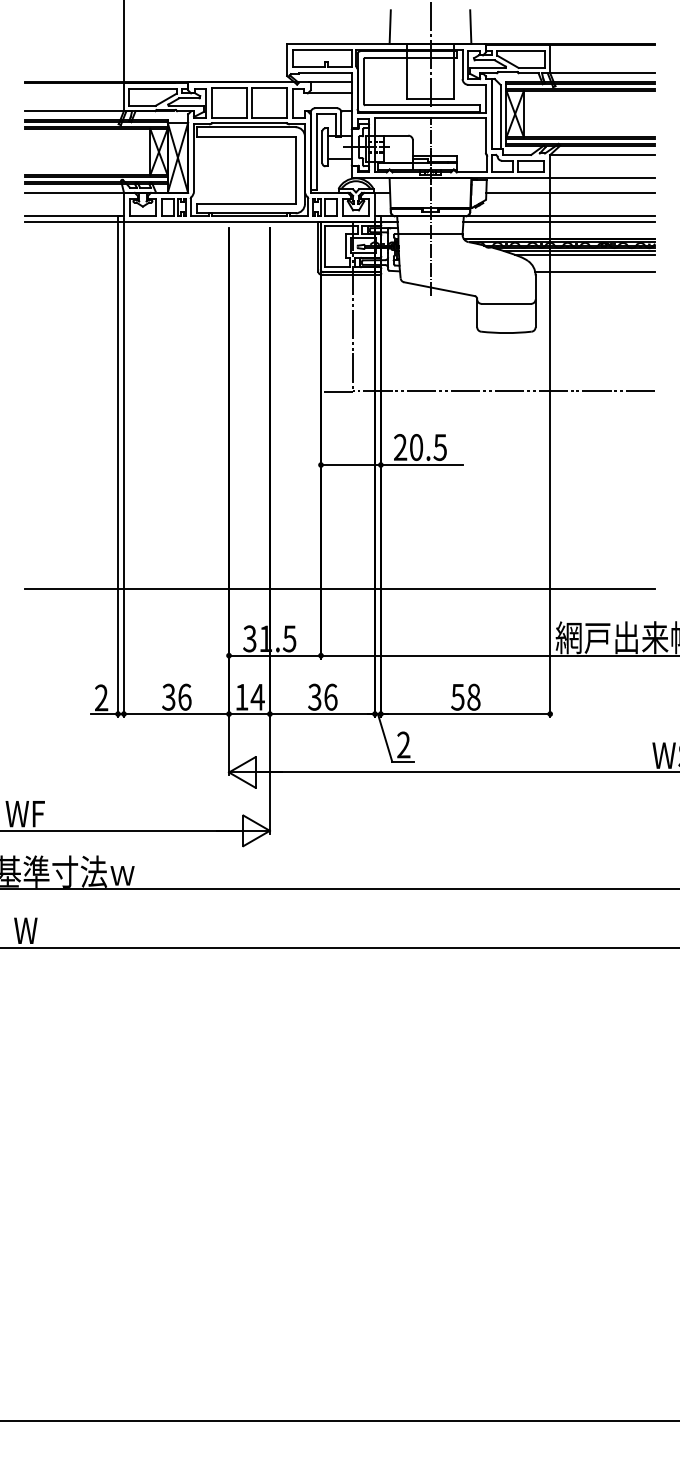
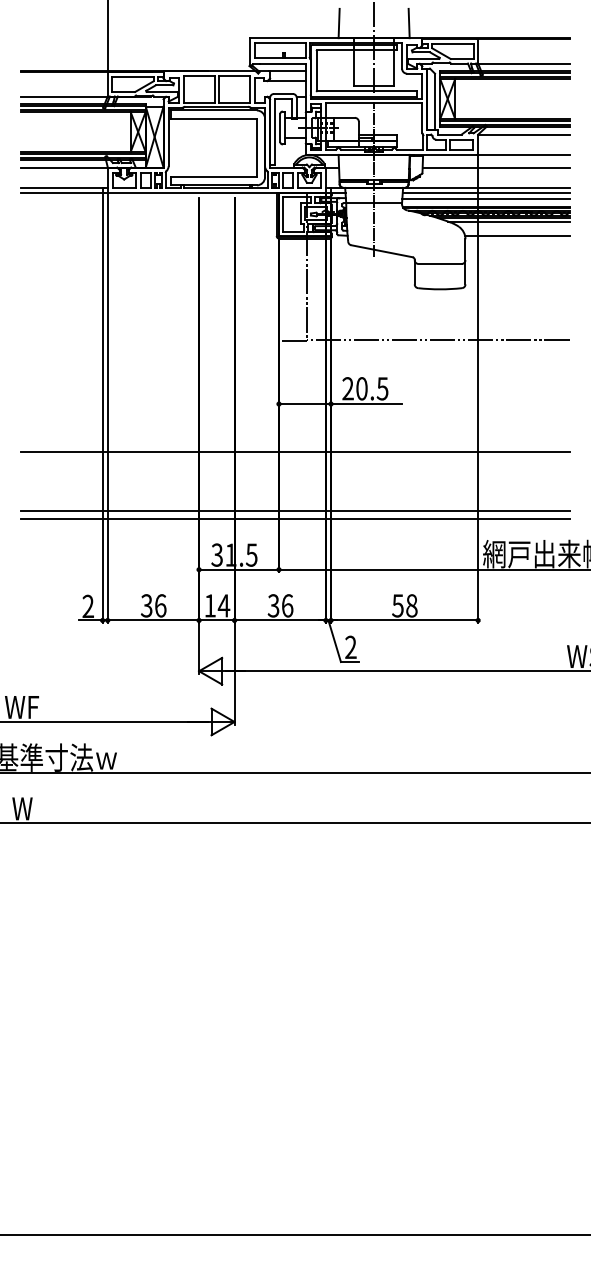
line: (558, 229) -> (485, 199), added
line: (340, 519) -> (295, 451), added
line: (340, 596) -> (295, 518), added

